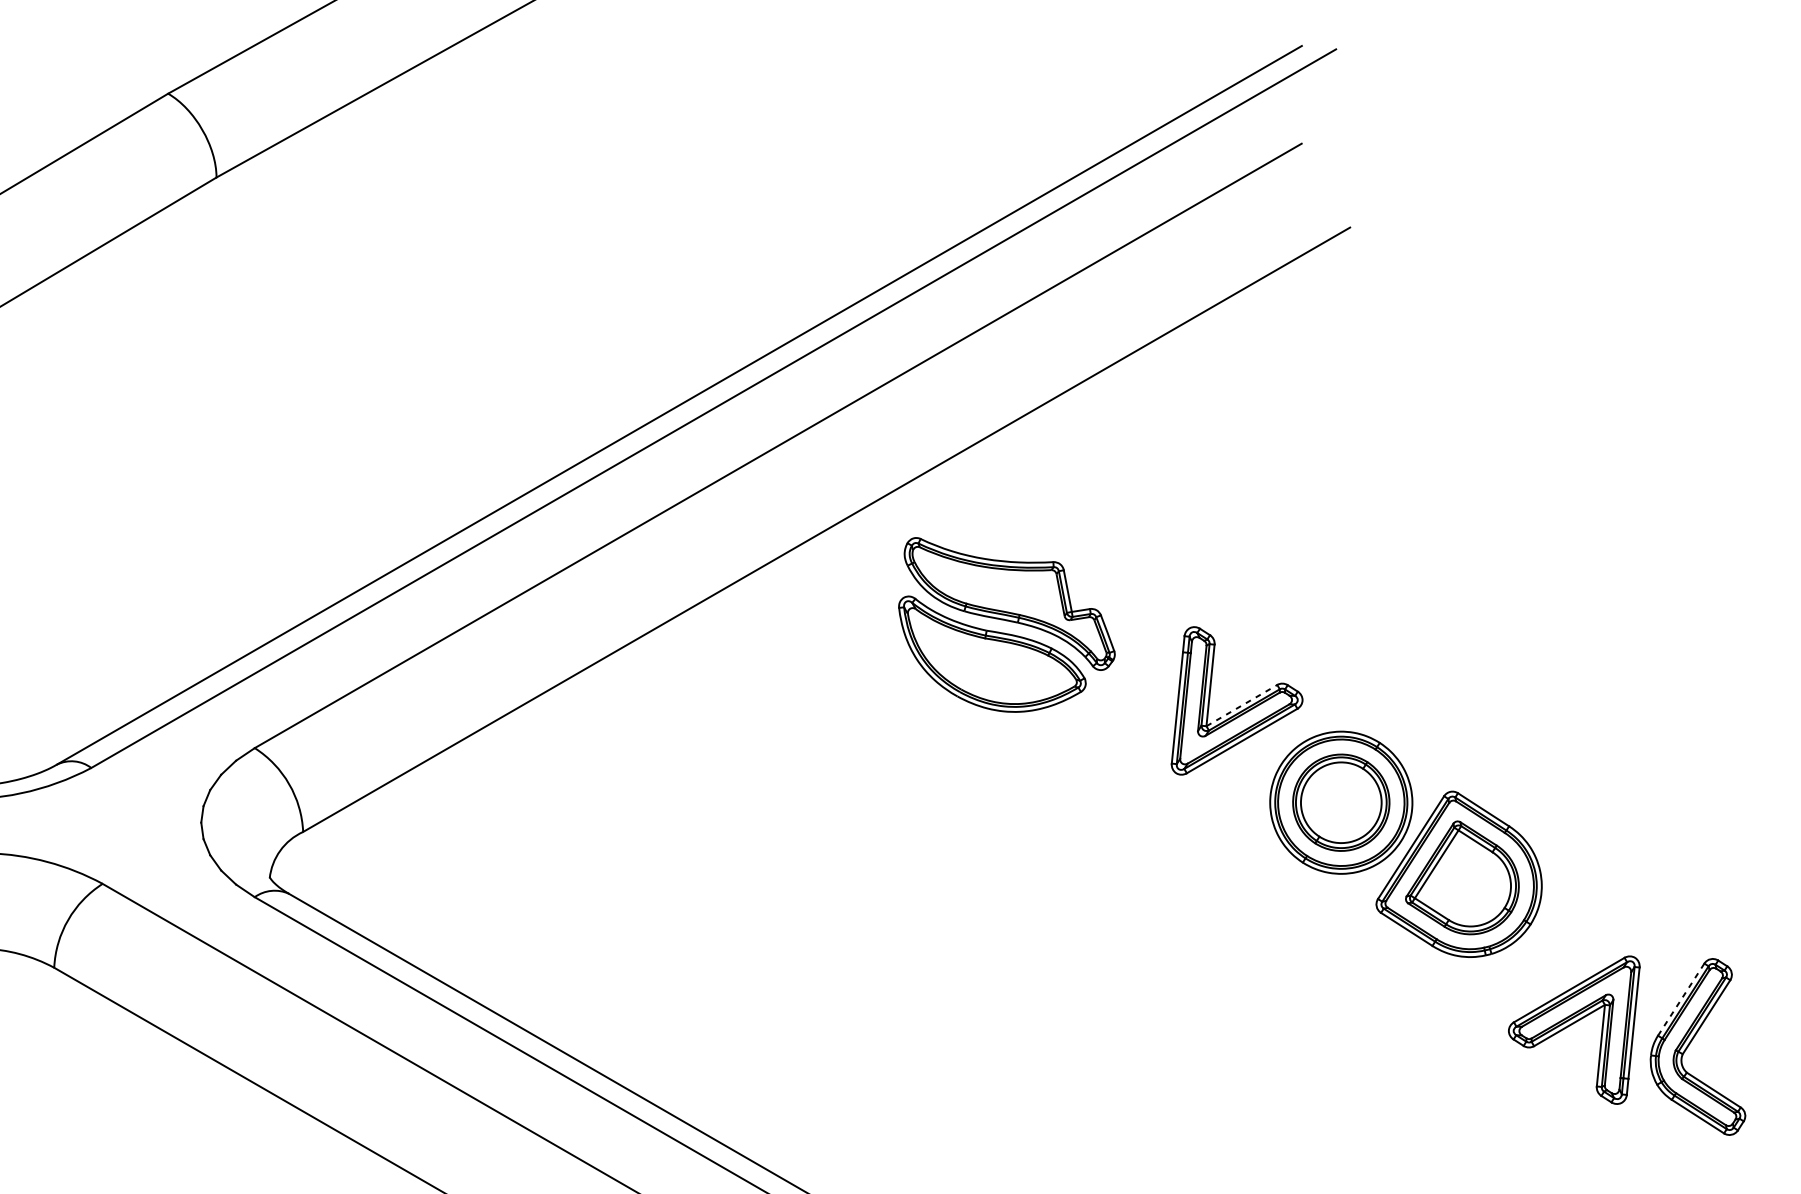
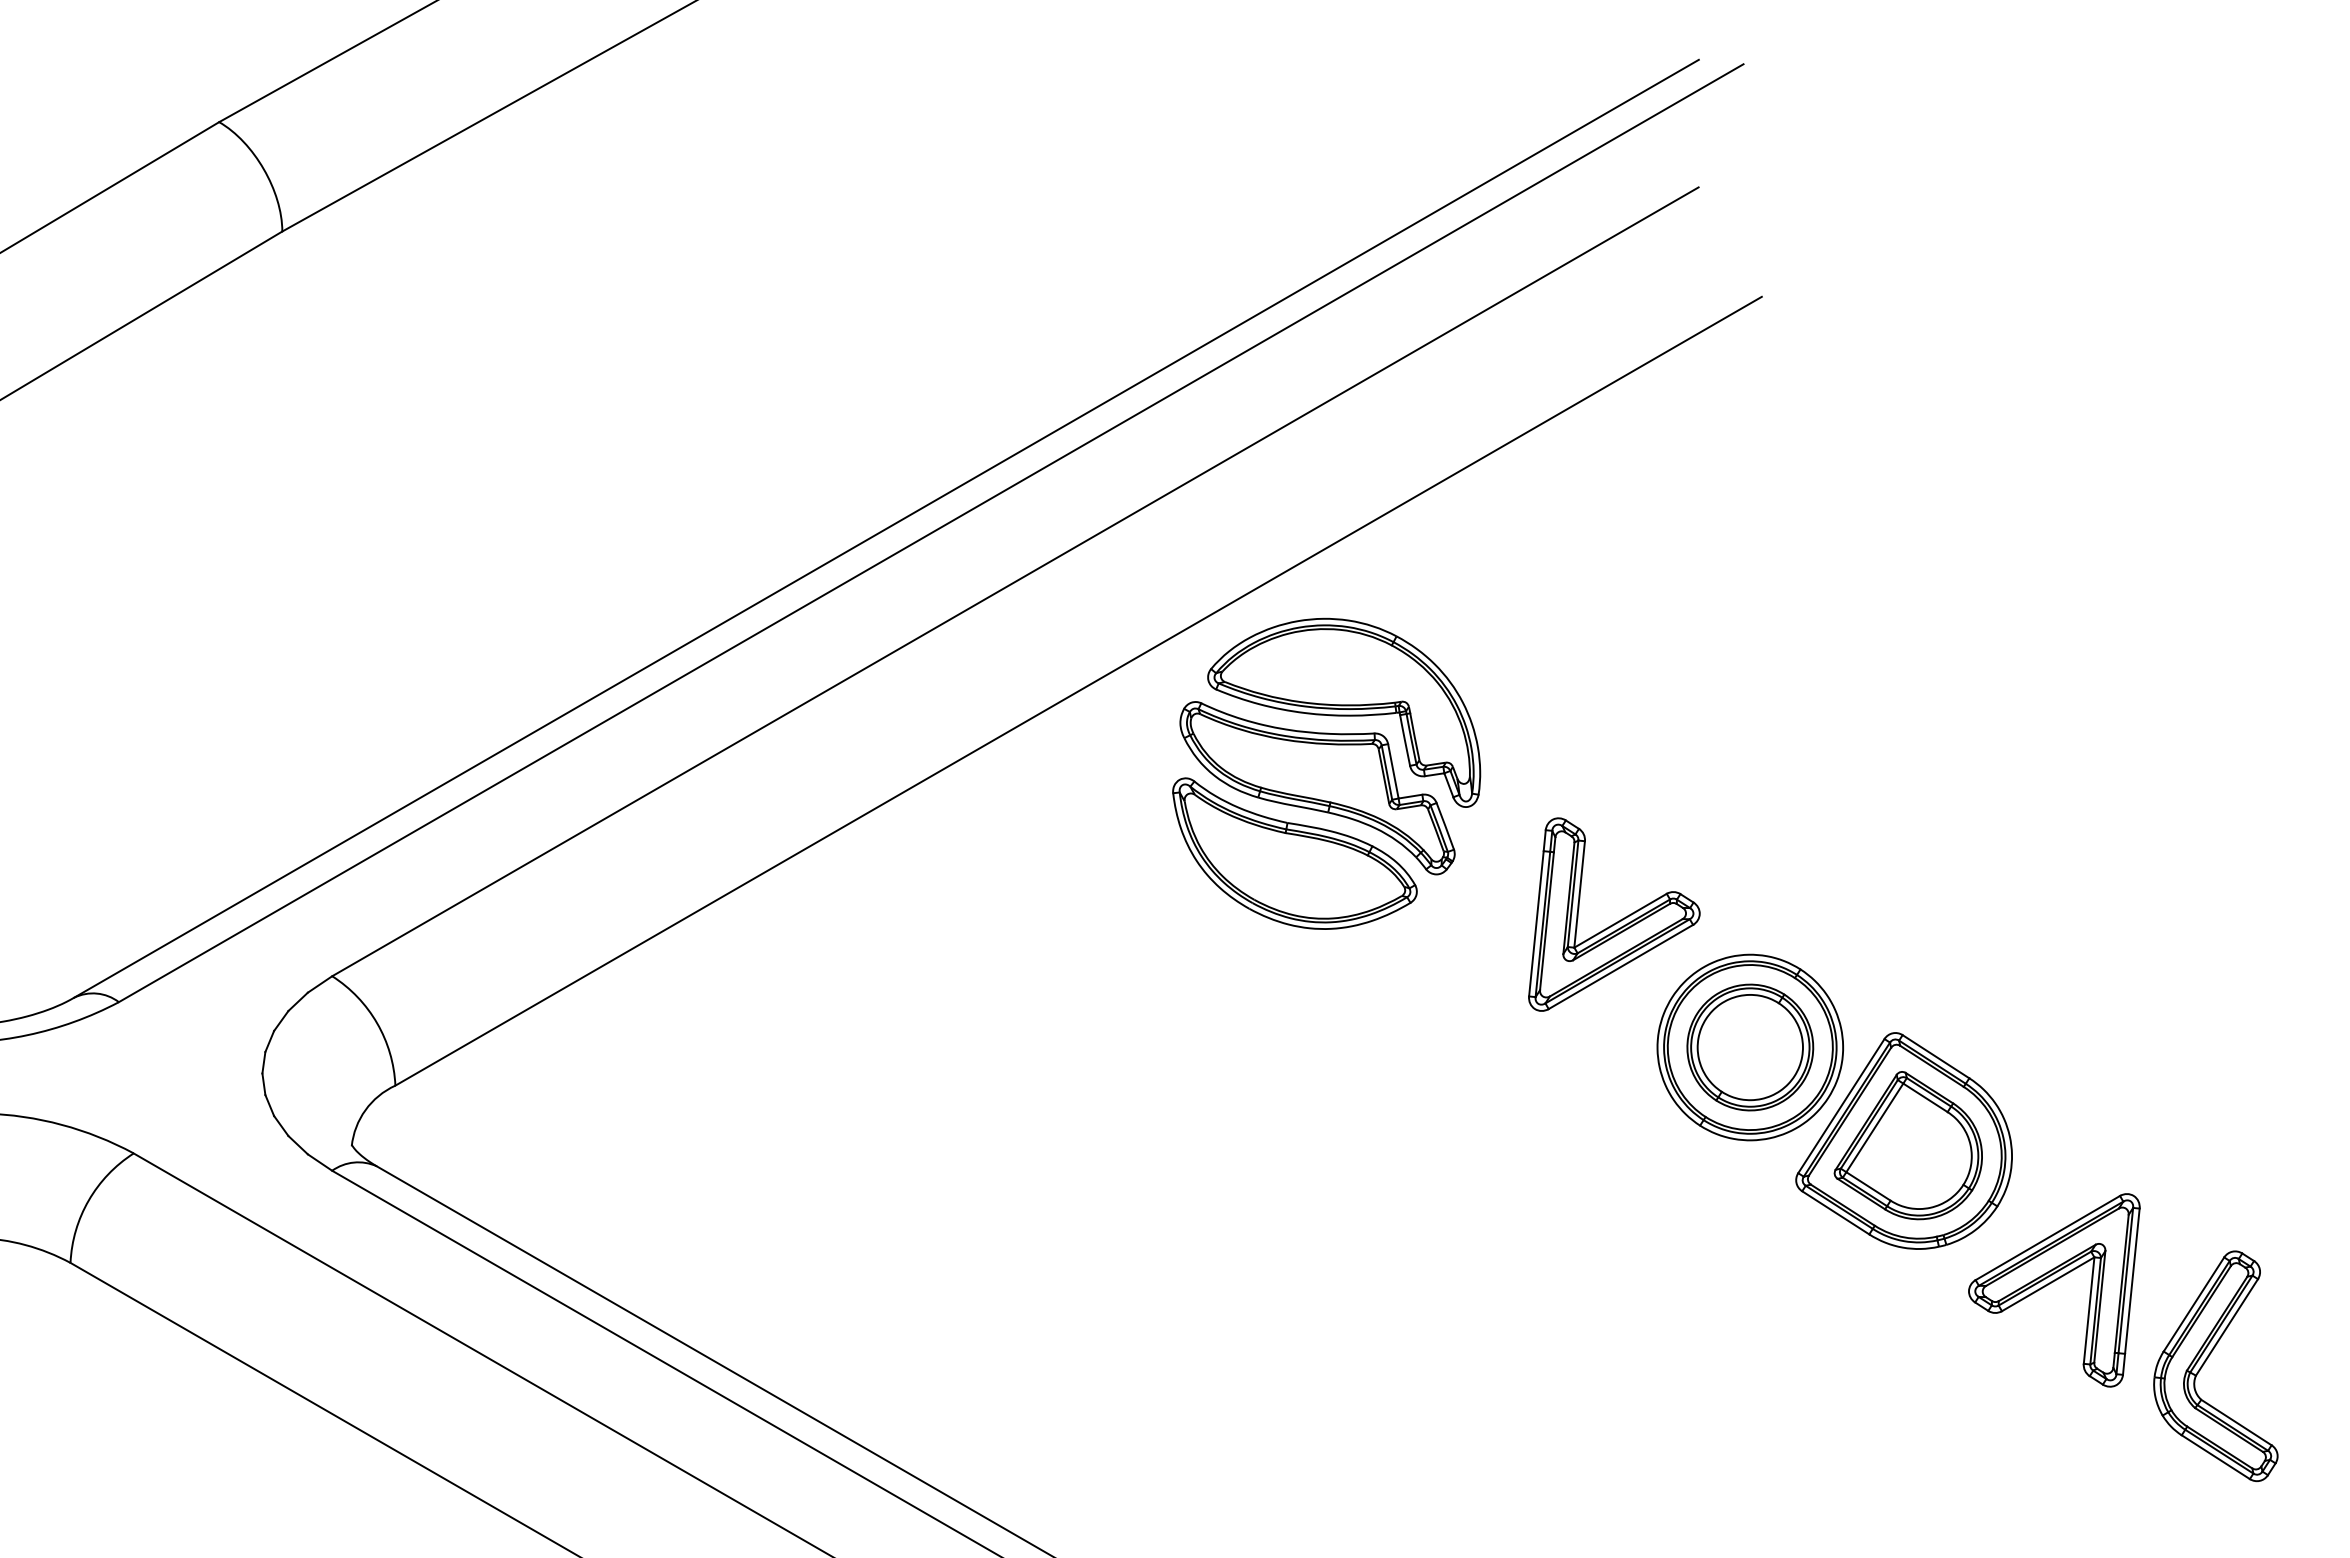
part: (1030, 546) -> (1344, 712), added
line: (1241, 705) -> (1620, 920), dashed -> solid
line: (1680, 999) -> (2193, 1304), dashed -> solid
part: (1572, 1024) -> (2051, 1283), moved

